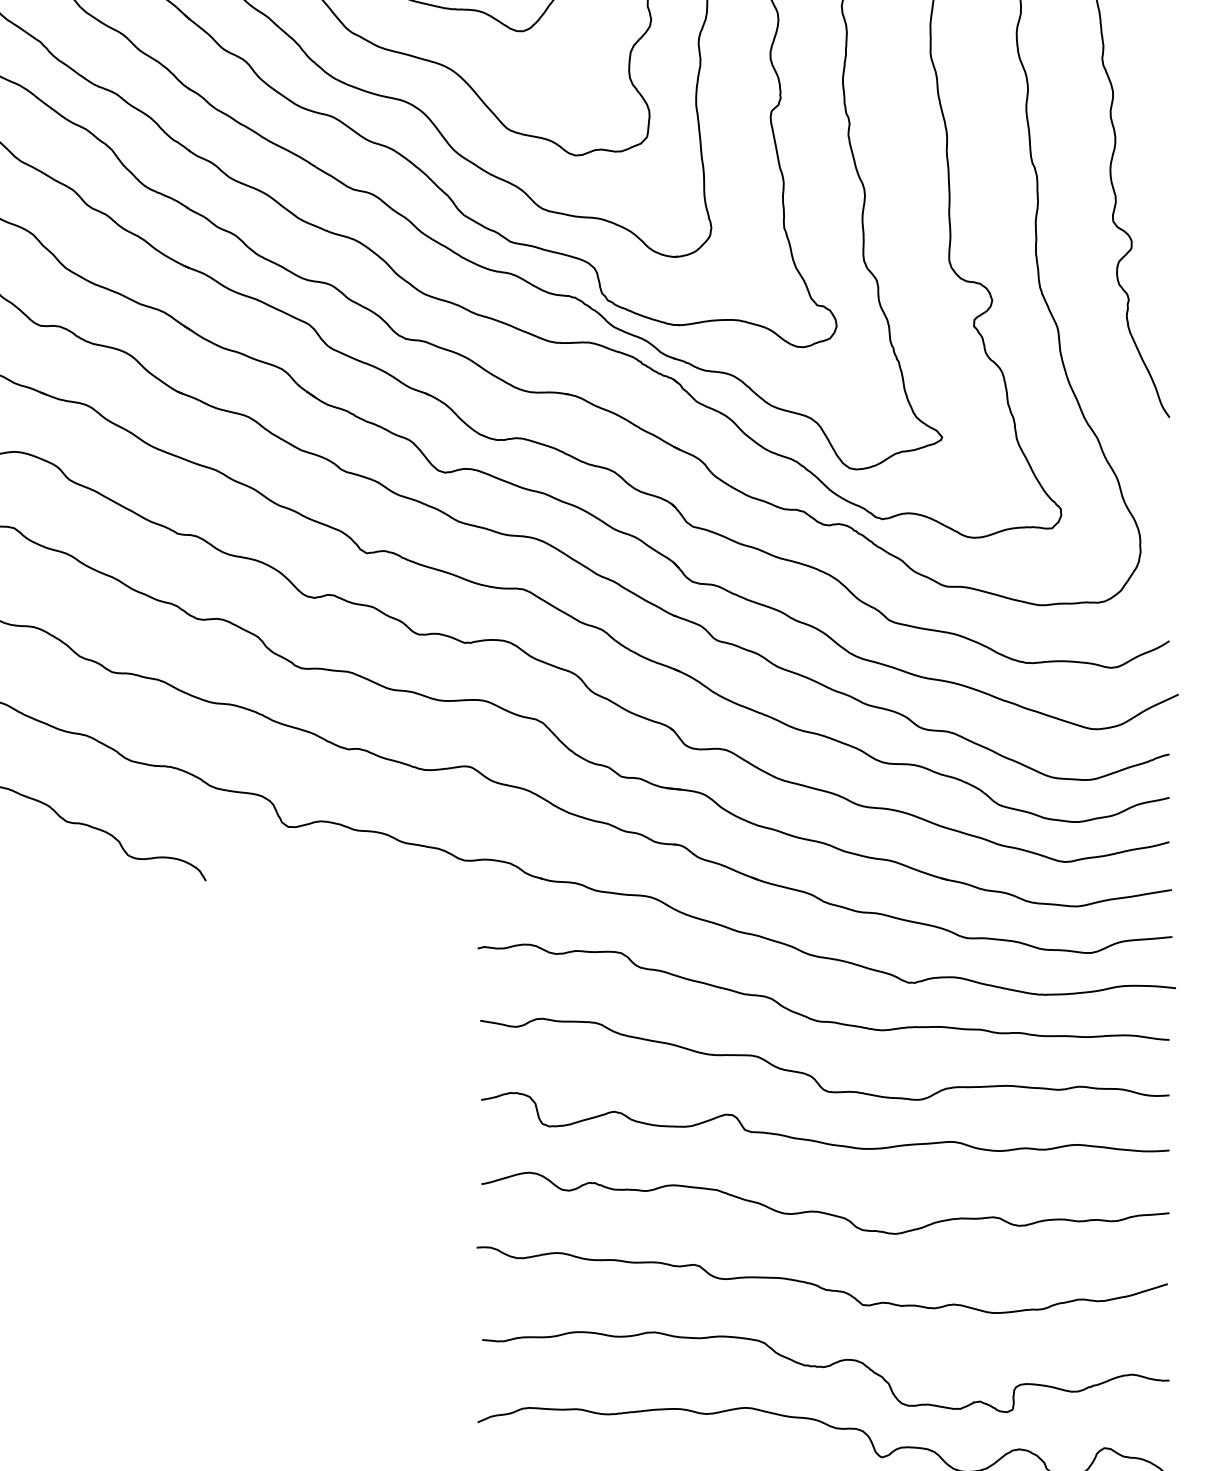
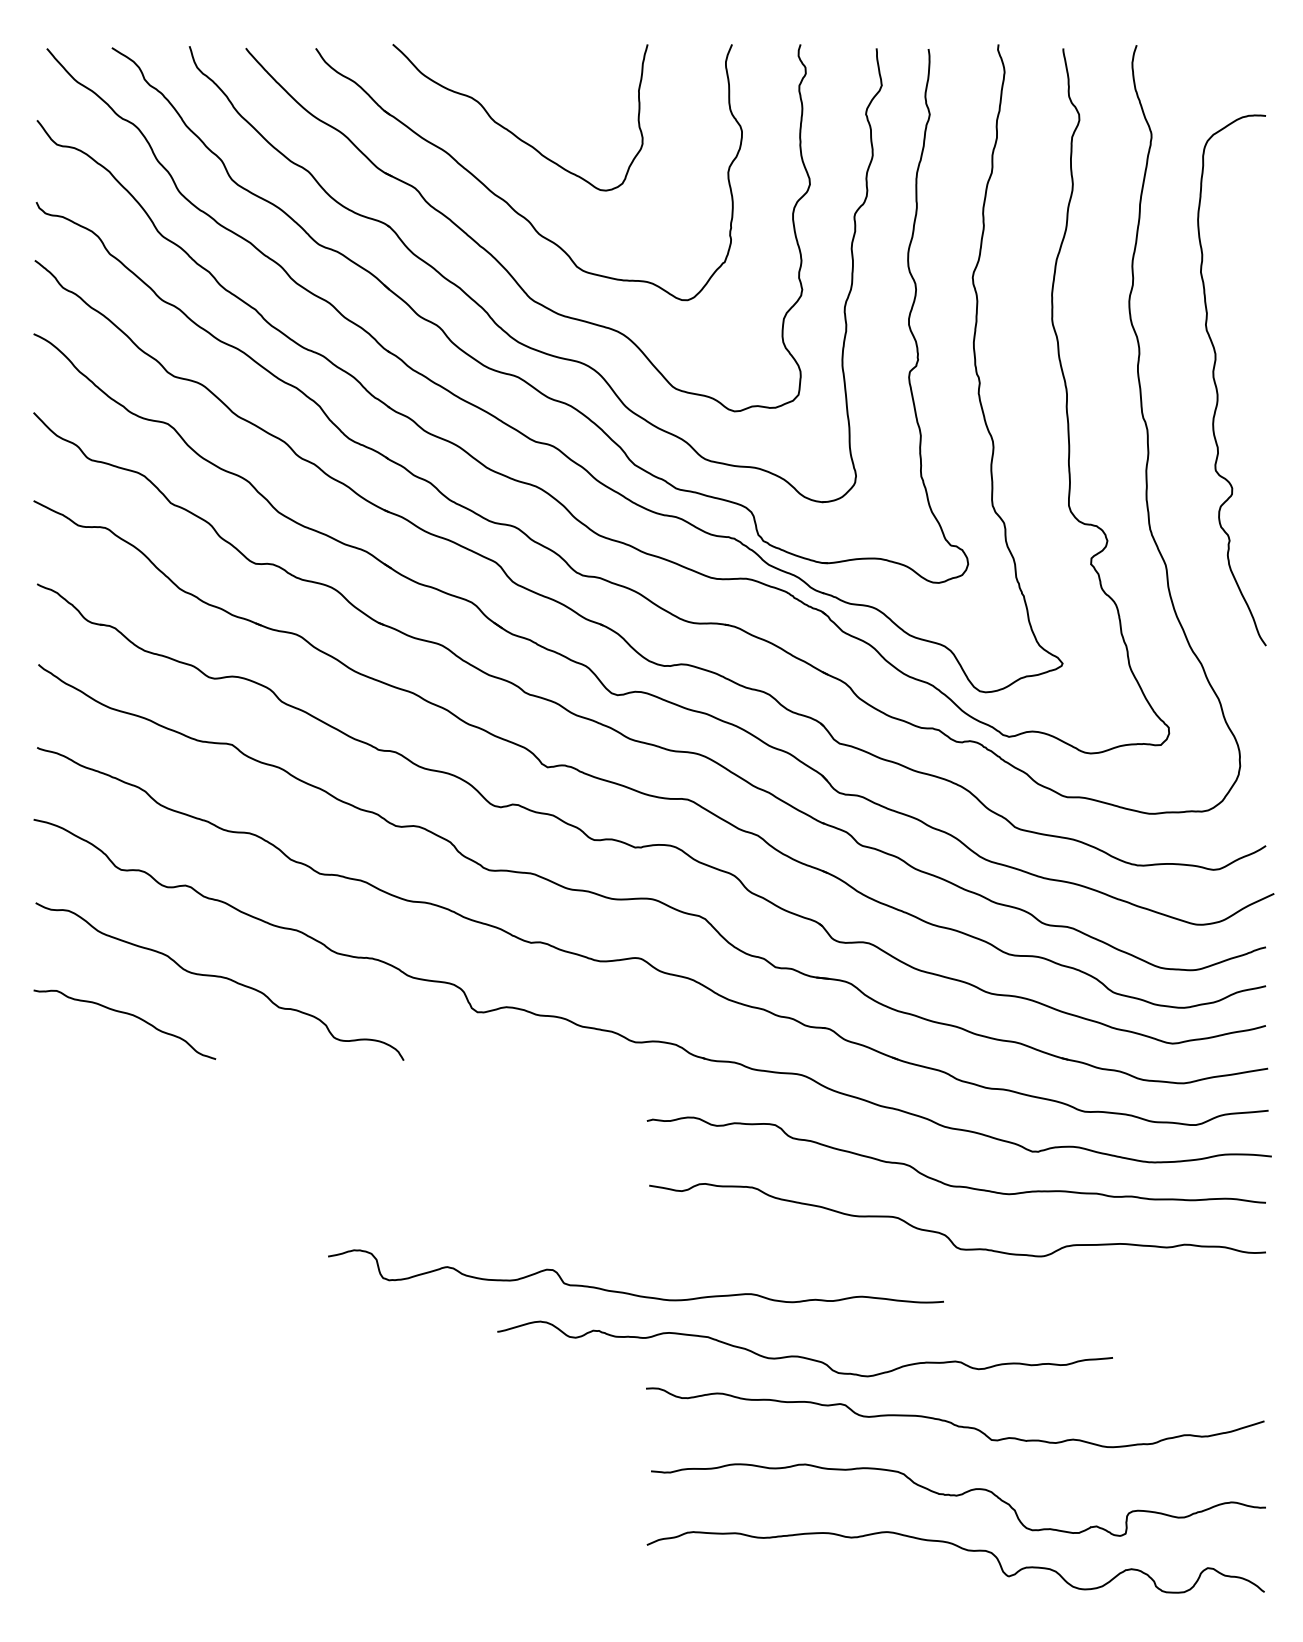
curve: (821, 1141) -> (632, 1293), moved
curve: (823, 1211) -> (803, 1356), moved

